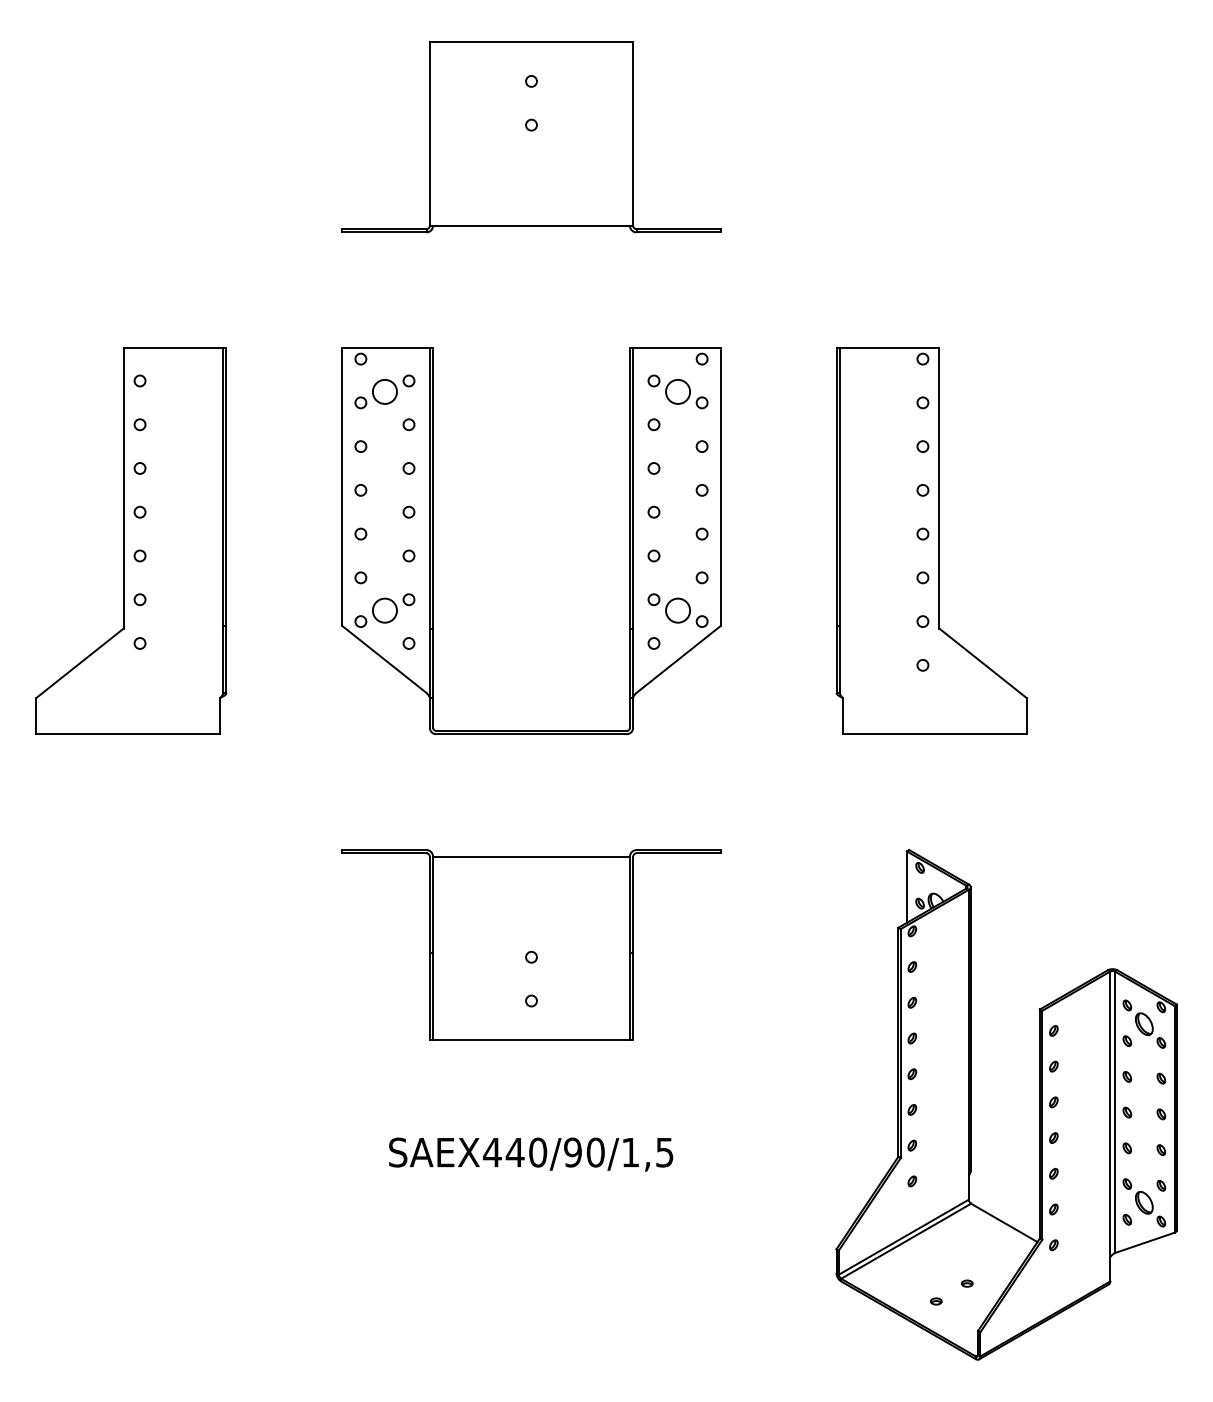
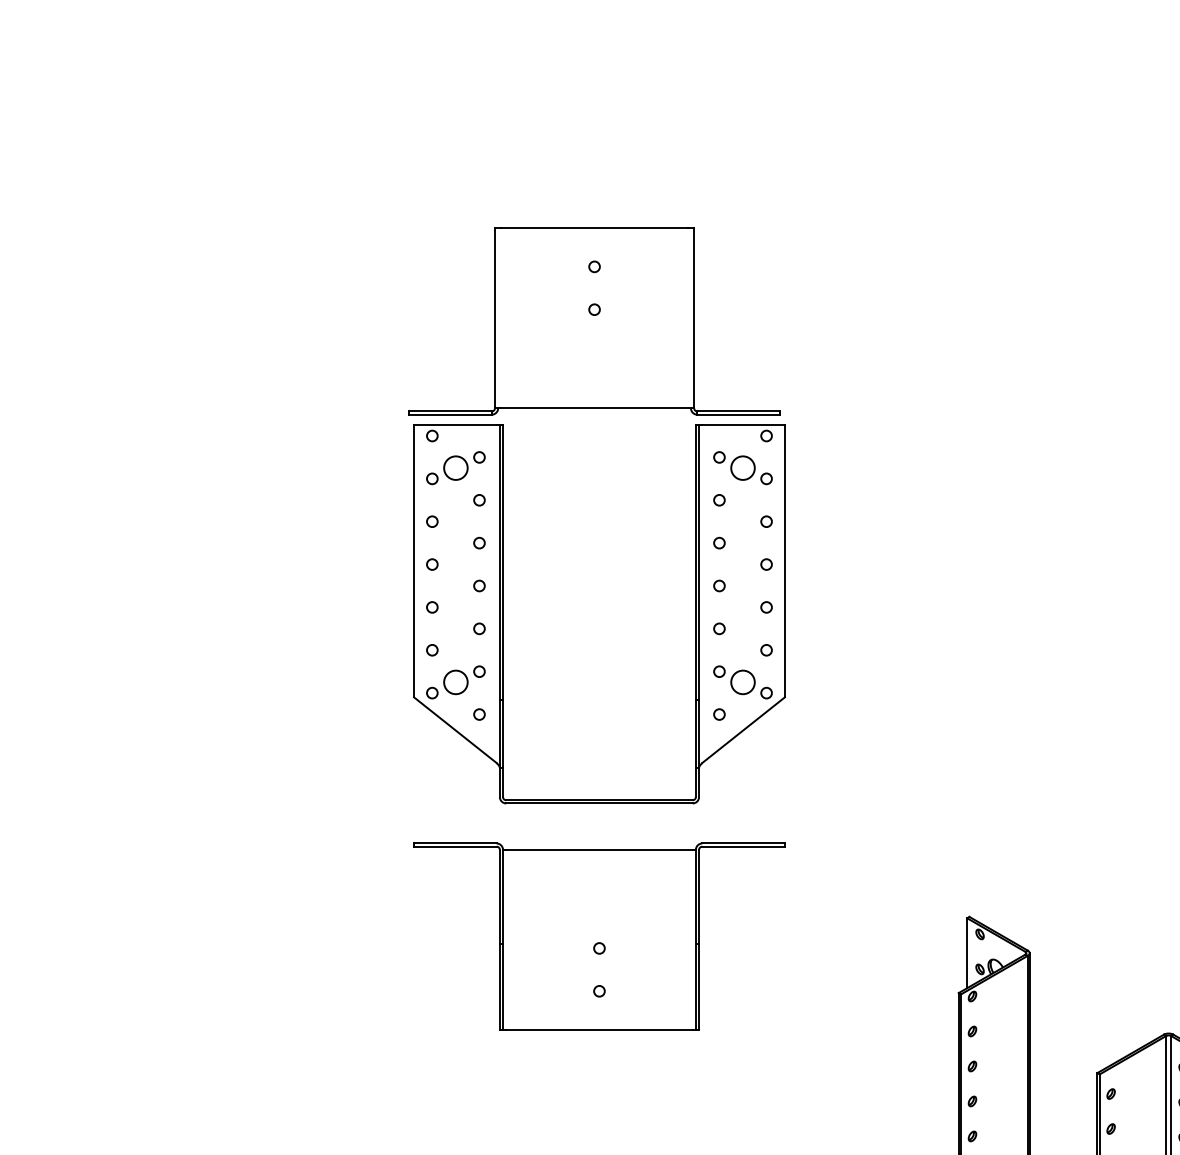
part: (531, 137) -> (594, 321), moved
part: (131, 540) -> (207, 613), removed
part: (931, 540) -> (991, 613), removed
part: (531, 944) -> (599, 935), moved

